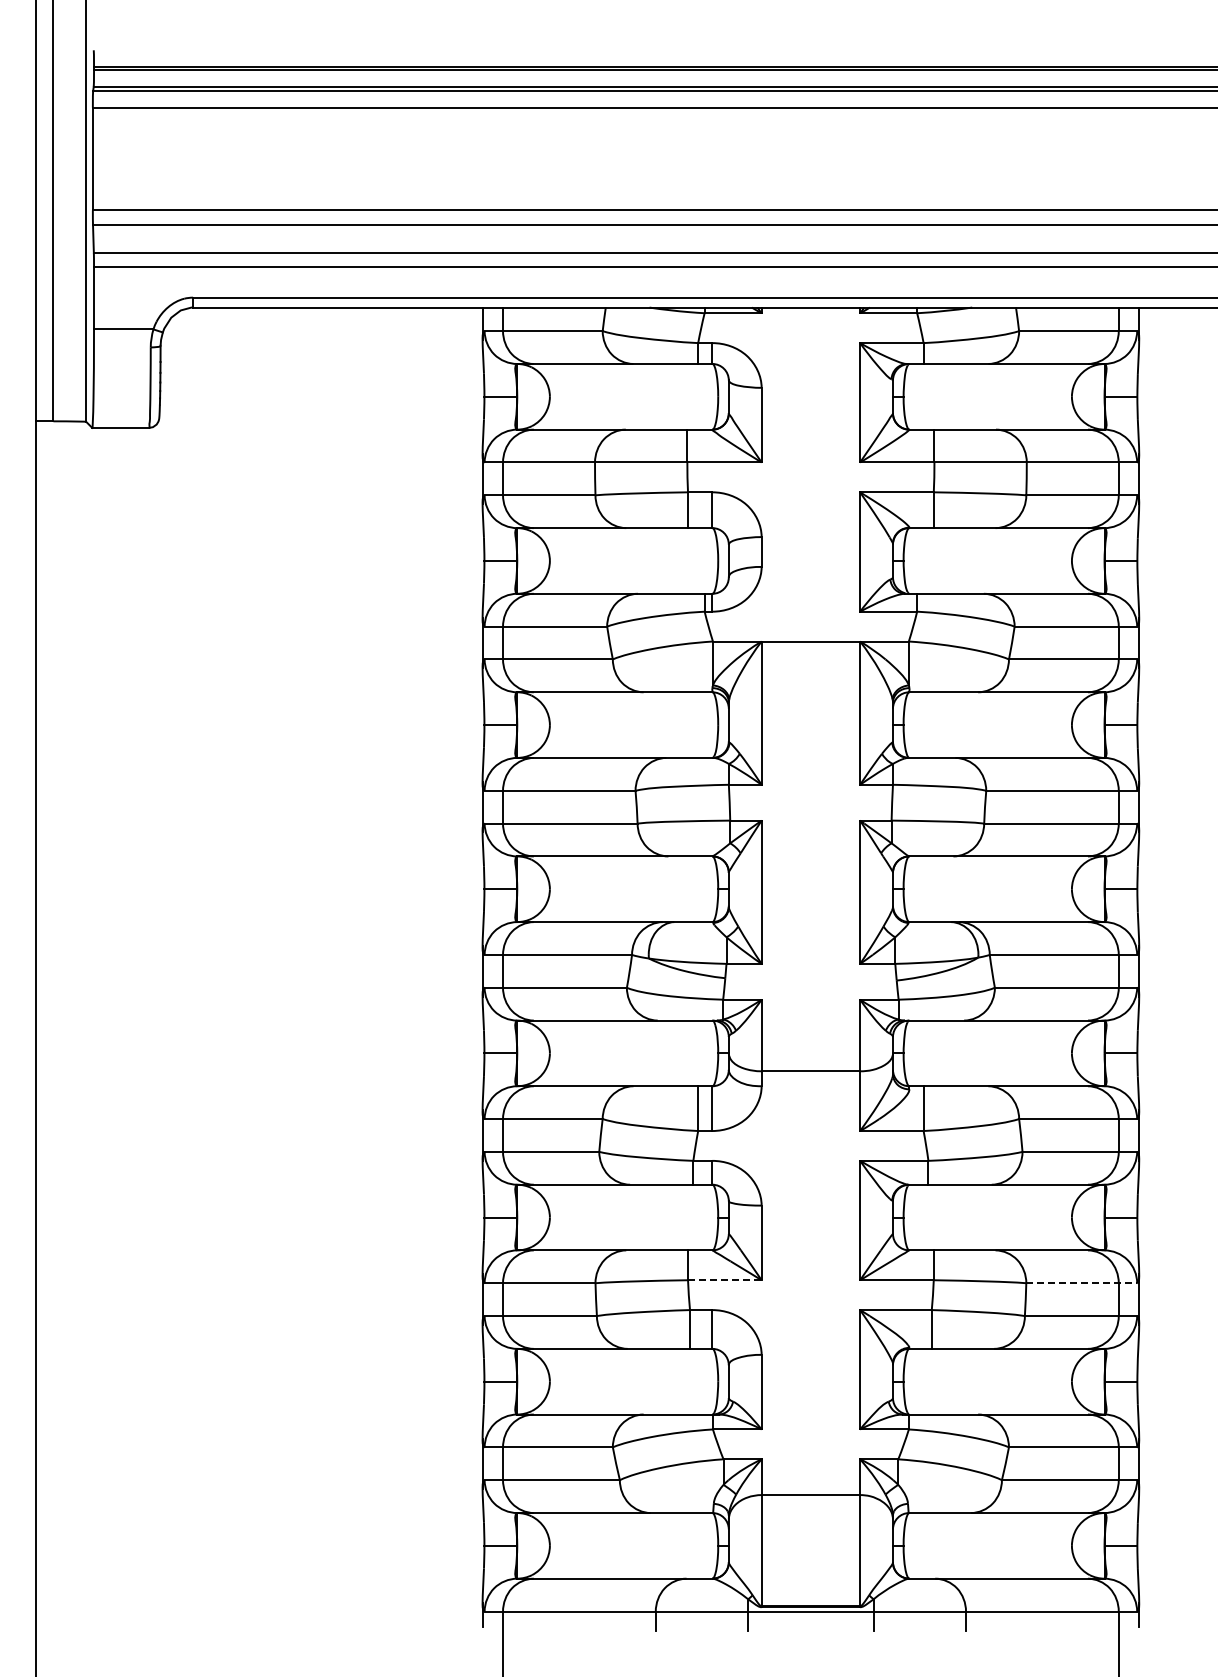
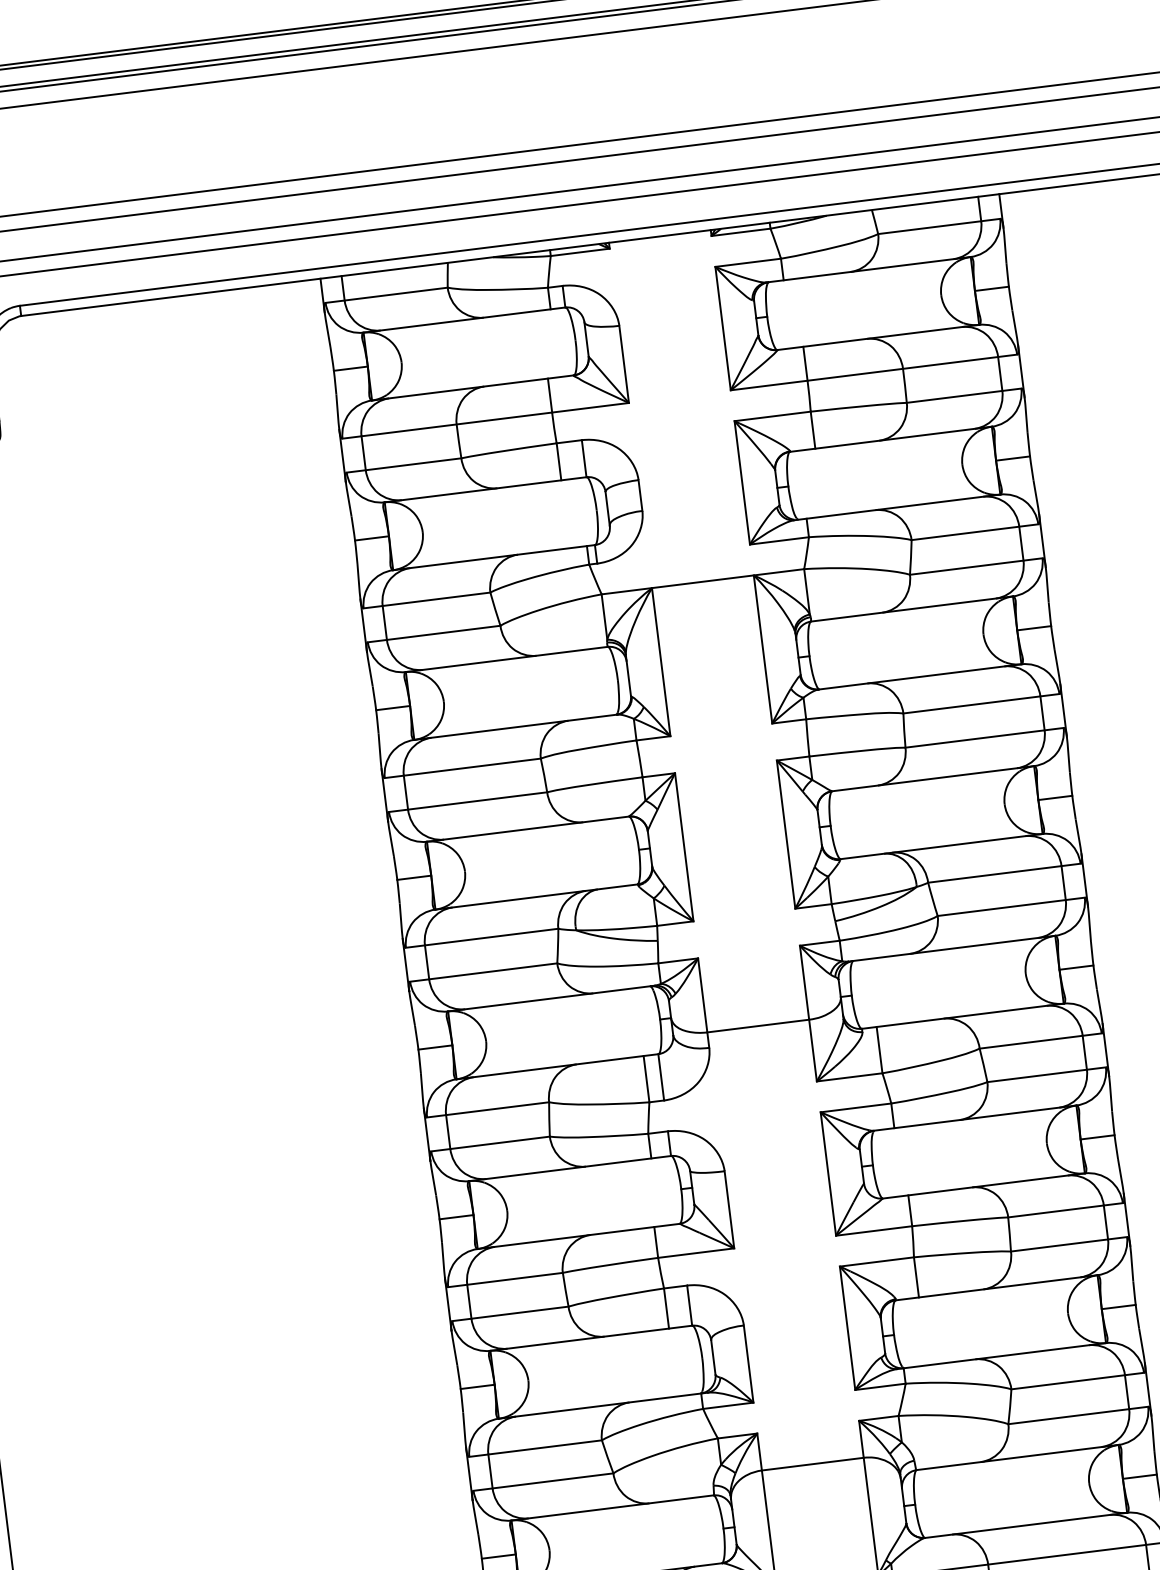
line: (724, 1280) -> (695, 1253), dashed -> solid
line: (1082, 1283) -> (1066, 1210), dashed -> solid

